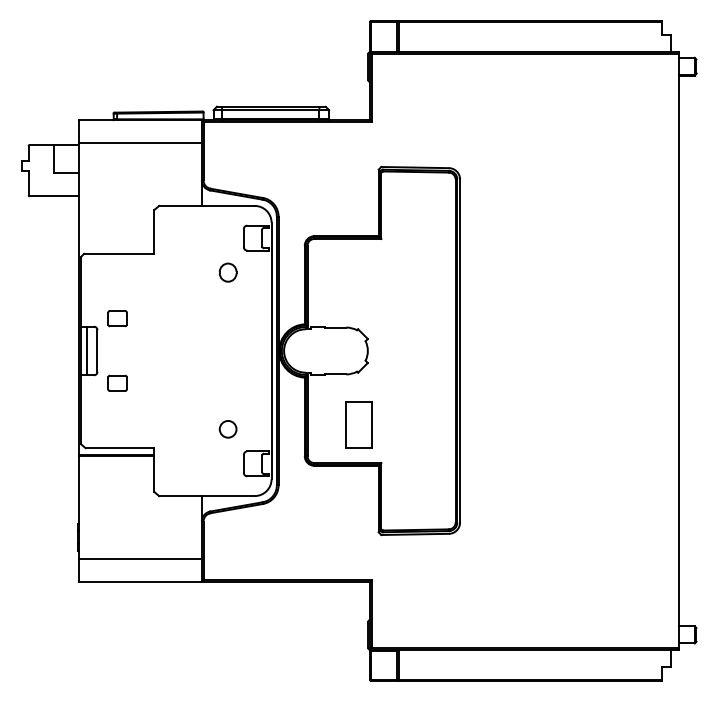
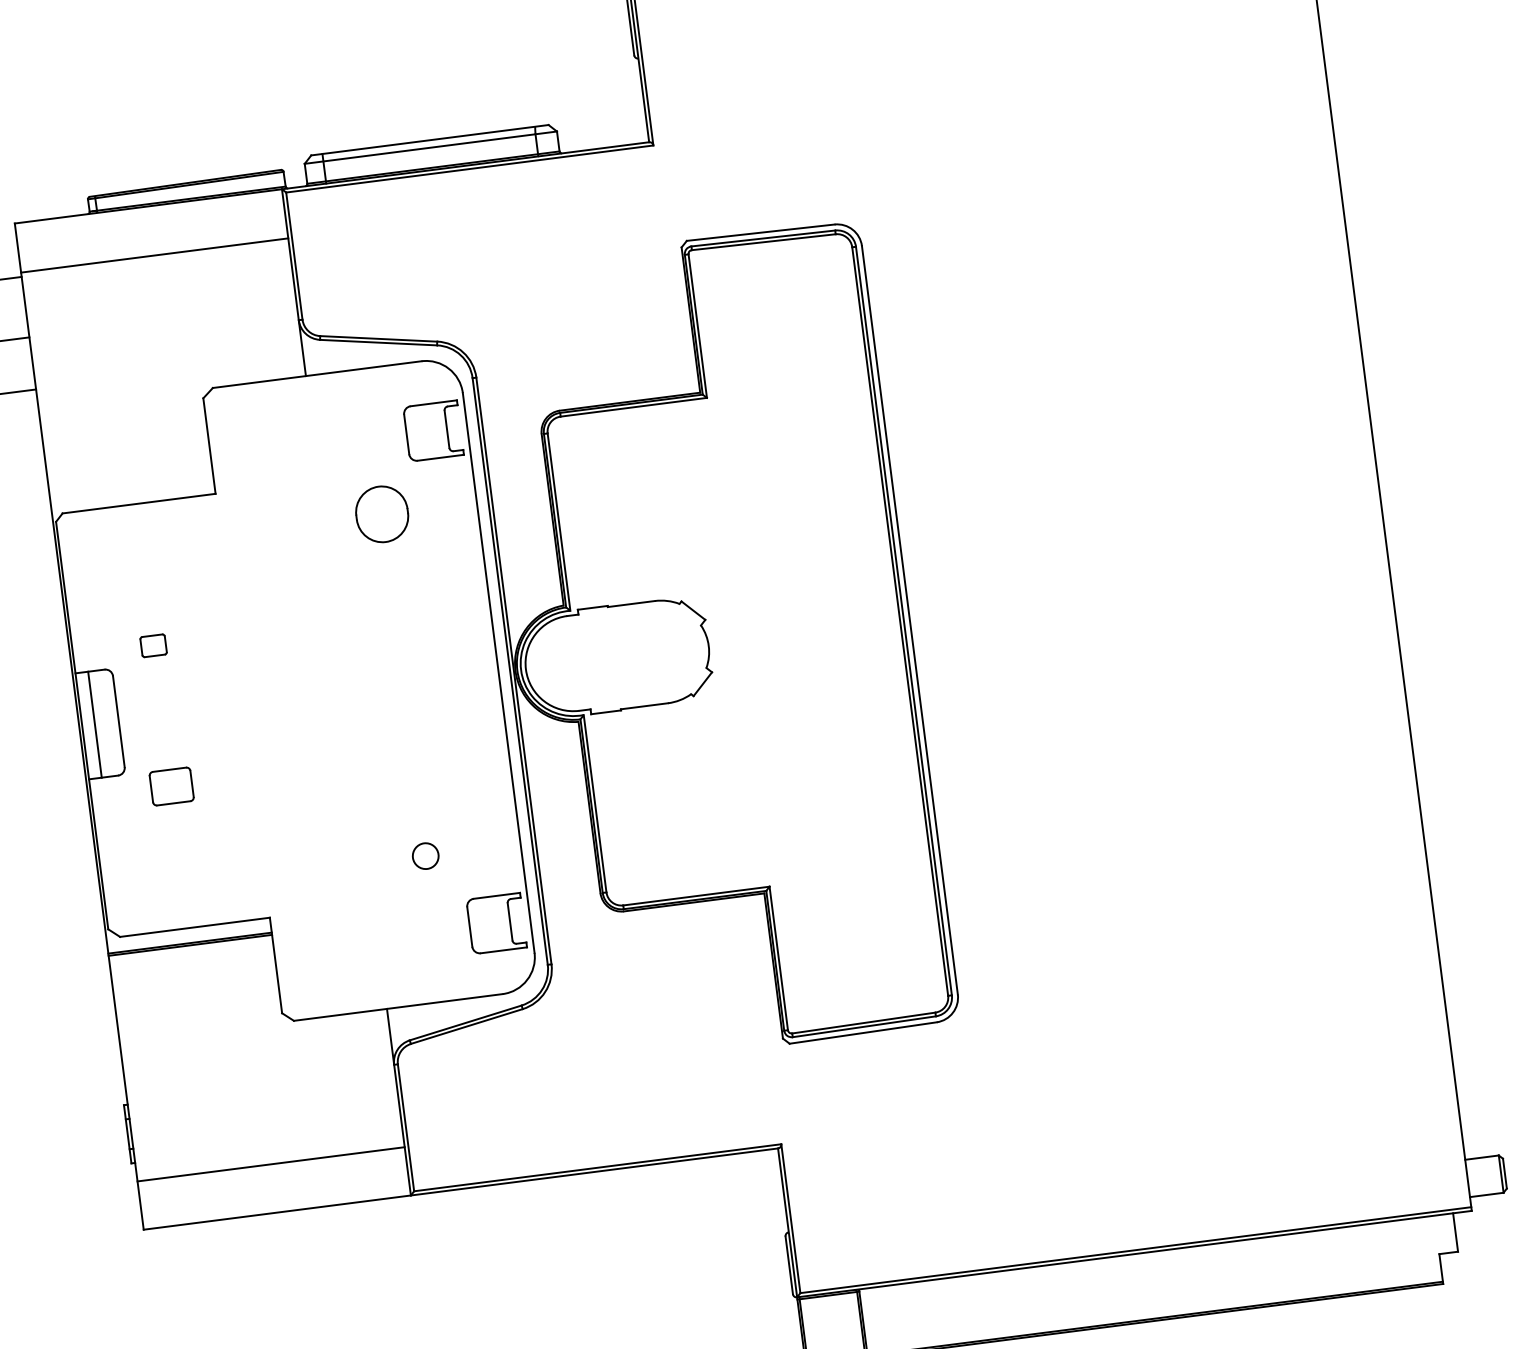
part: (227, 272) -> (380, 514), size x1.4
part: (117, 318) -> (153, 645), size x0.6
part: (358, 424) -> (708, 809), removed
circle: (227, 429) -> (424, 856), size x0.7

